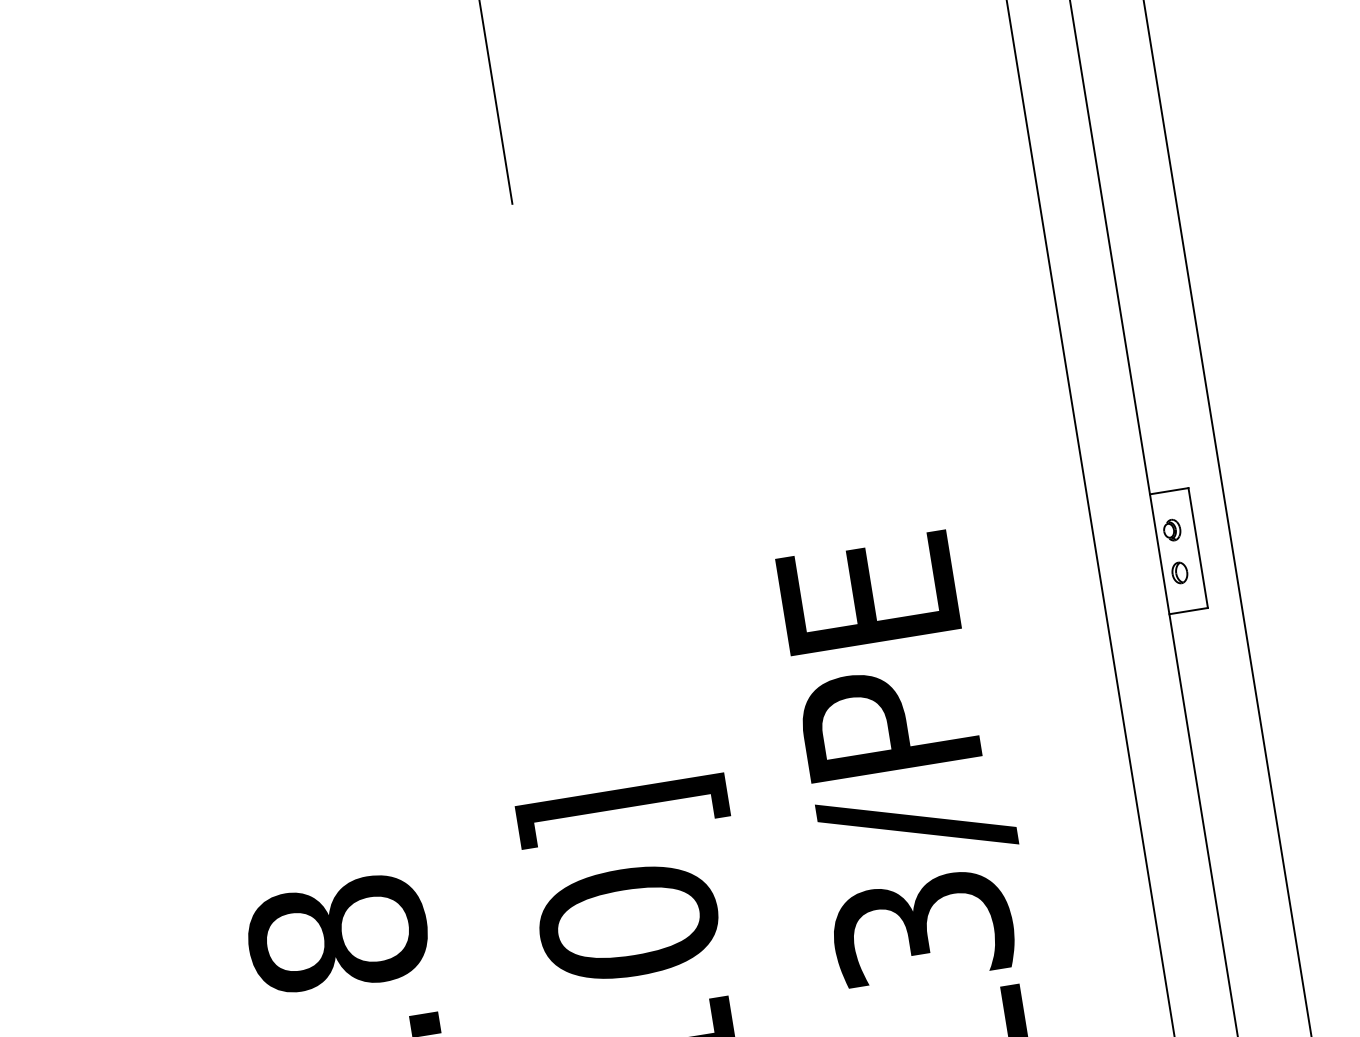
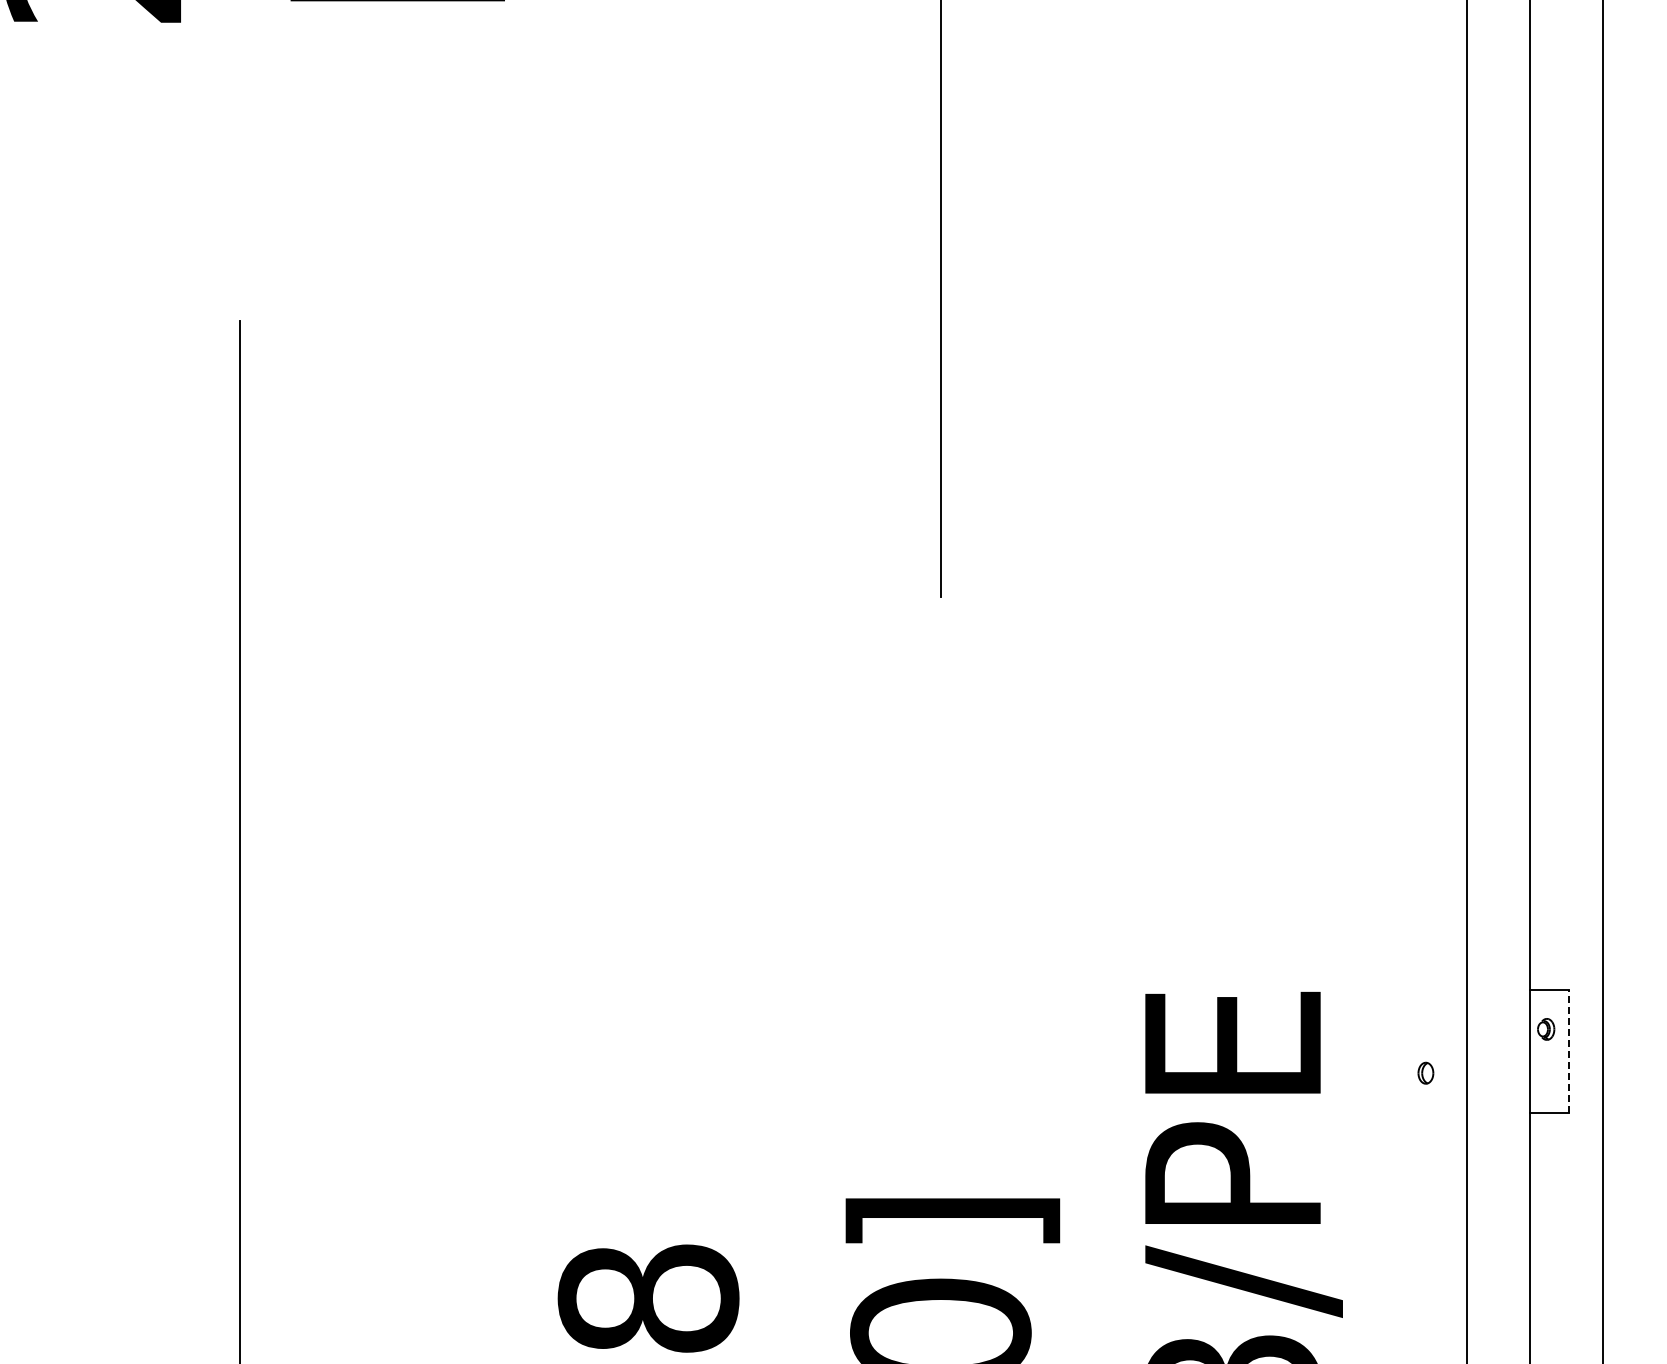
line: (1198, 547) -> (1569, 1050), solid -> dashed
part: (1179, 572) -> (1425, 1072), moved

